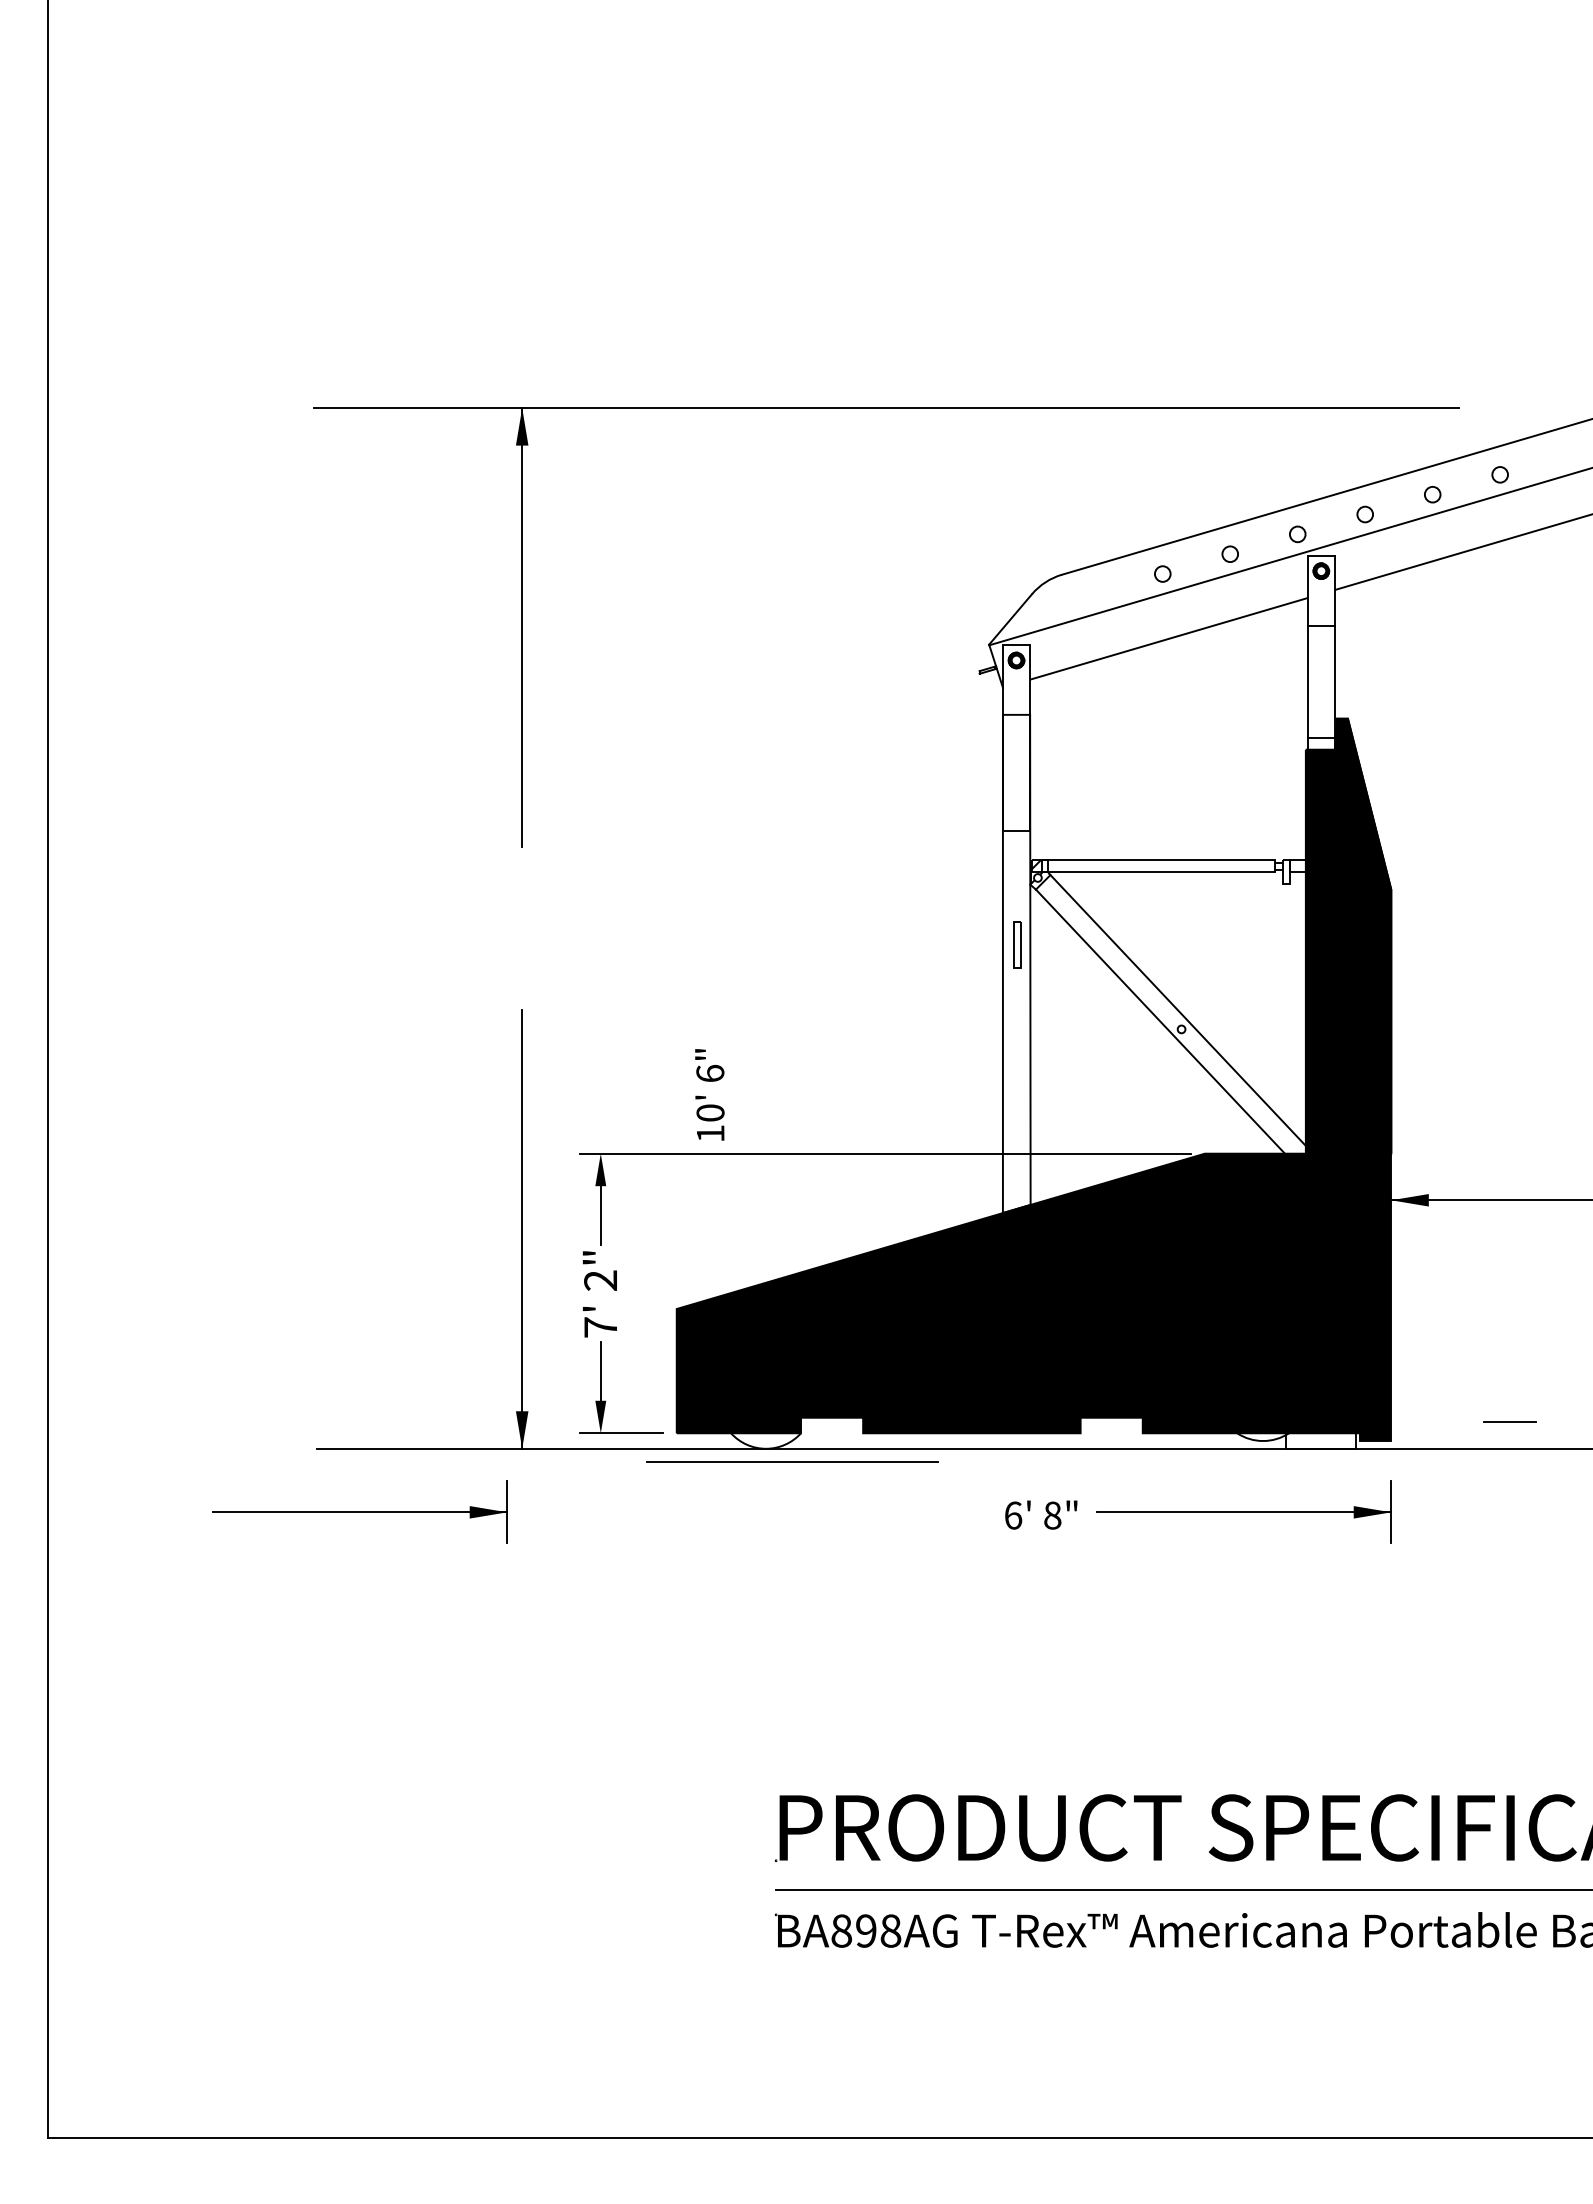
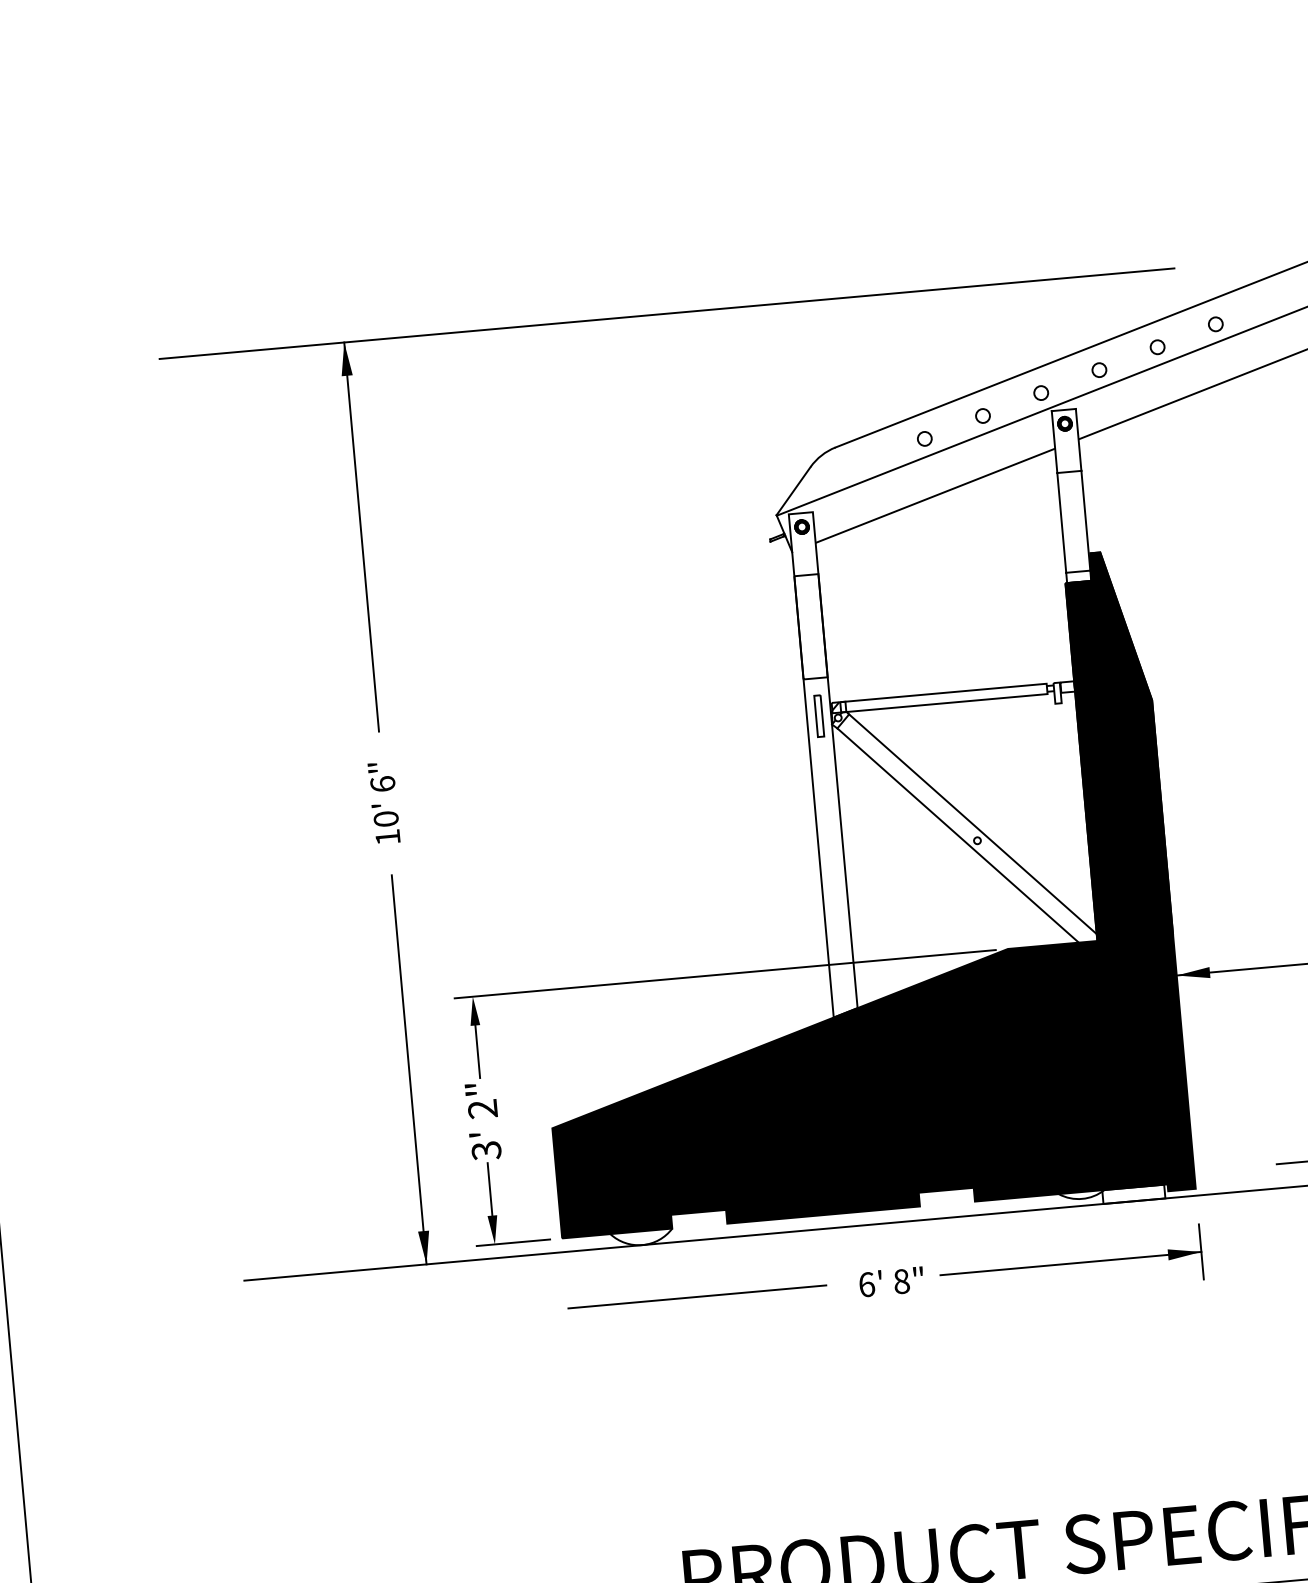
part: (1017, 944) -> (818, 715), moved
text: (709, 1094) -> (383, 802), moved
text: (600, 1327) -> (486, 1150), 7' -> 3'
line: (792, 1461) -> (697, 1296), moved
part: (359, 1511) -> (287, 1332), removed

